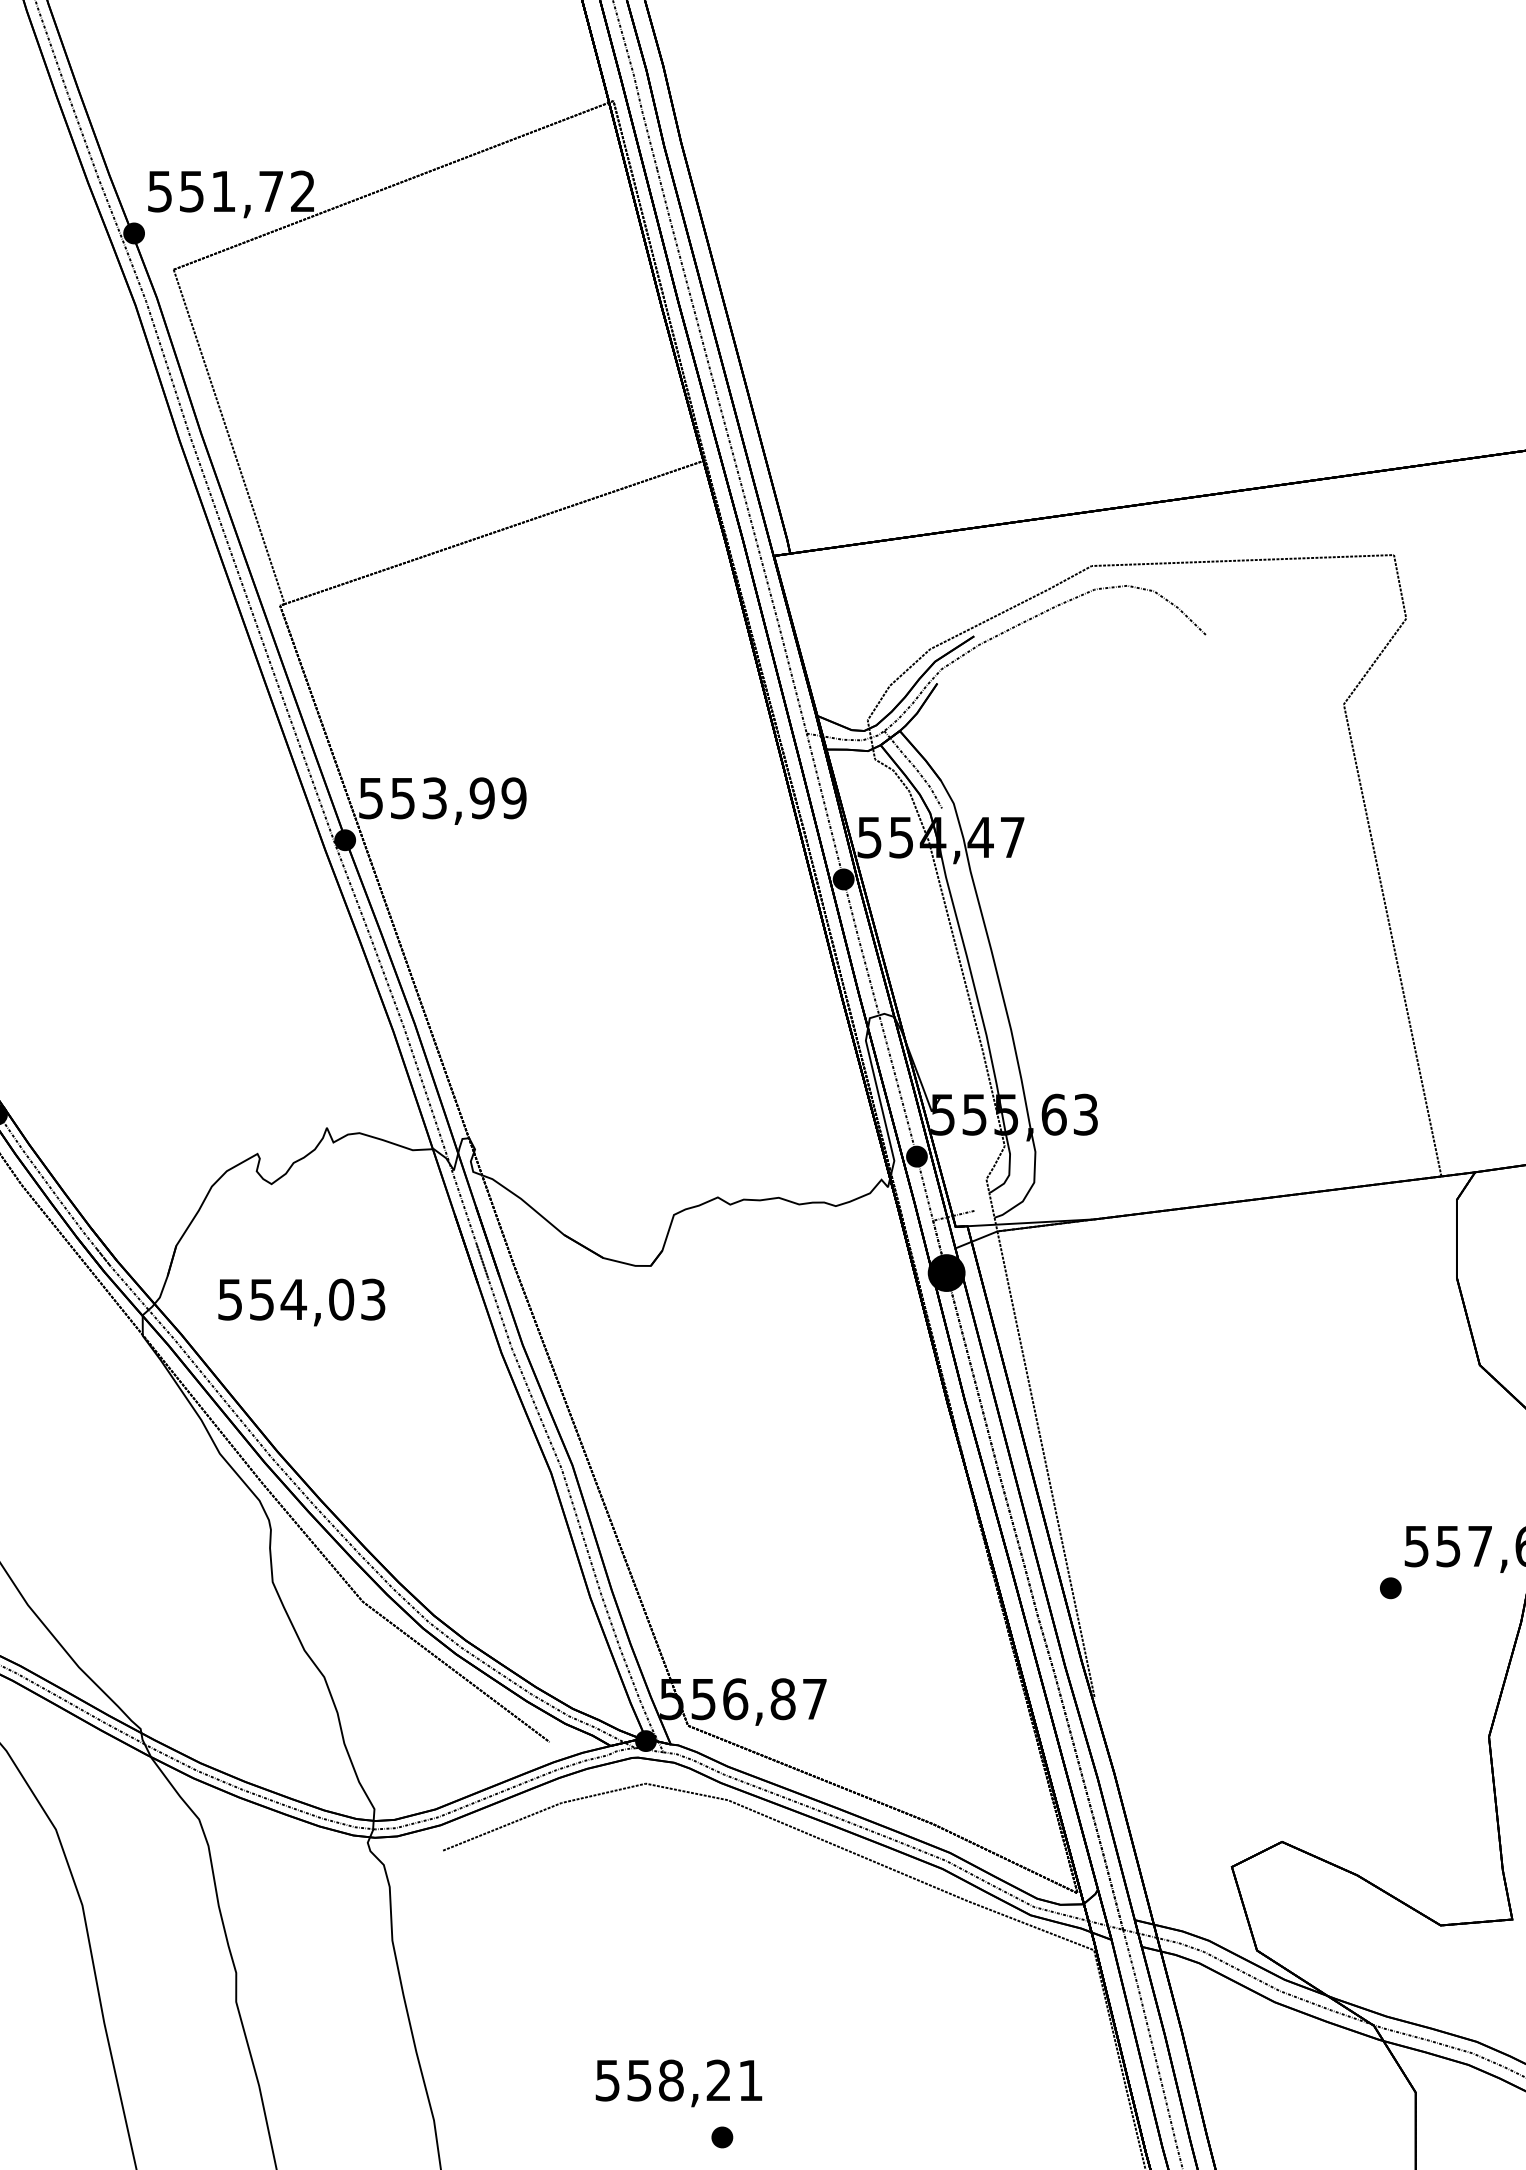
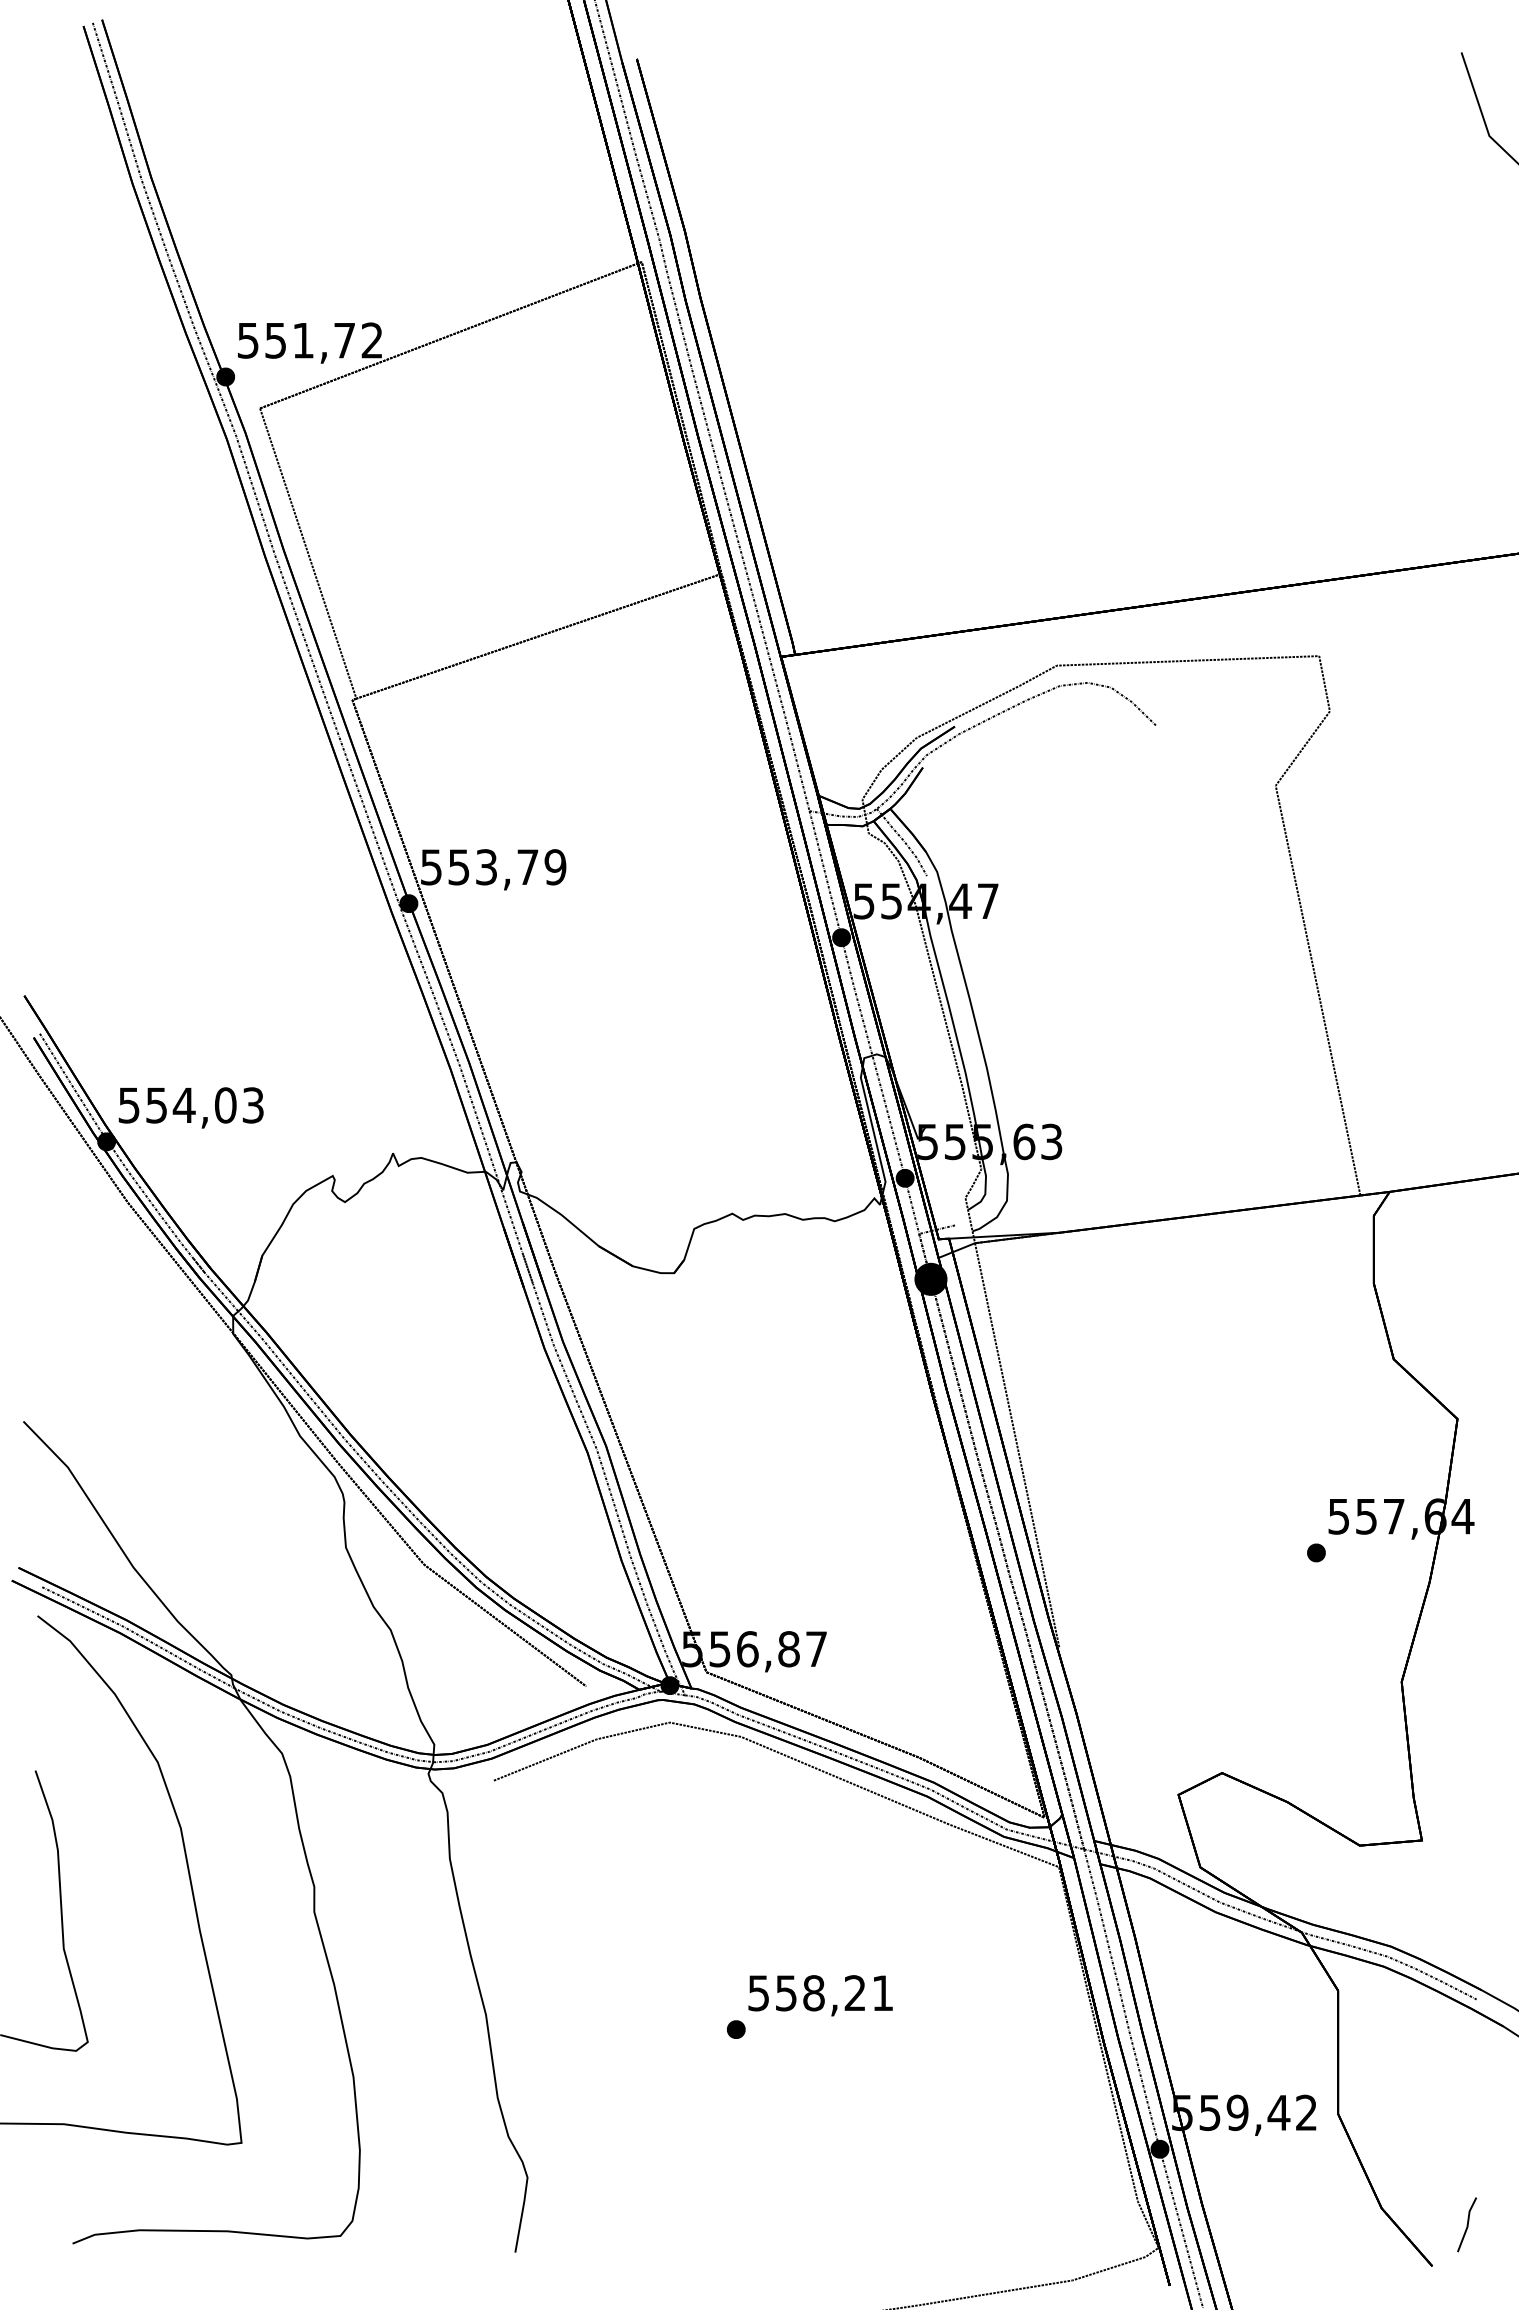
text: (481, 798) -> (527, 867), 553,99 -> 553,79
text: (300, 1302) -> (190, 1107), moved
text: (678, 2083) -> (820, 1995), moved

